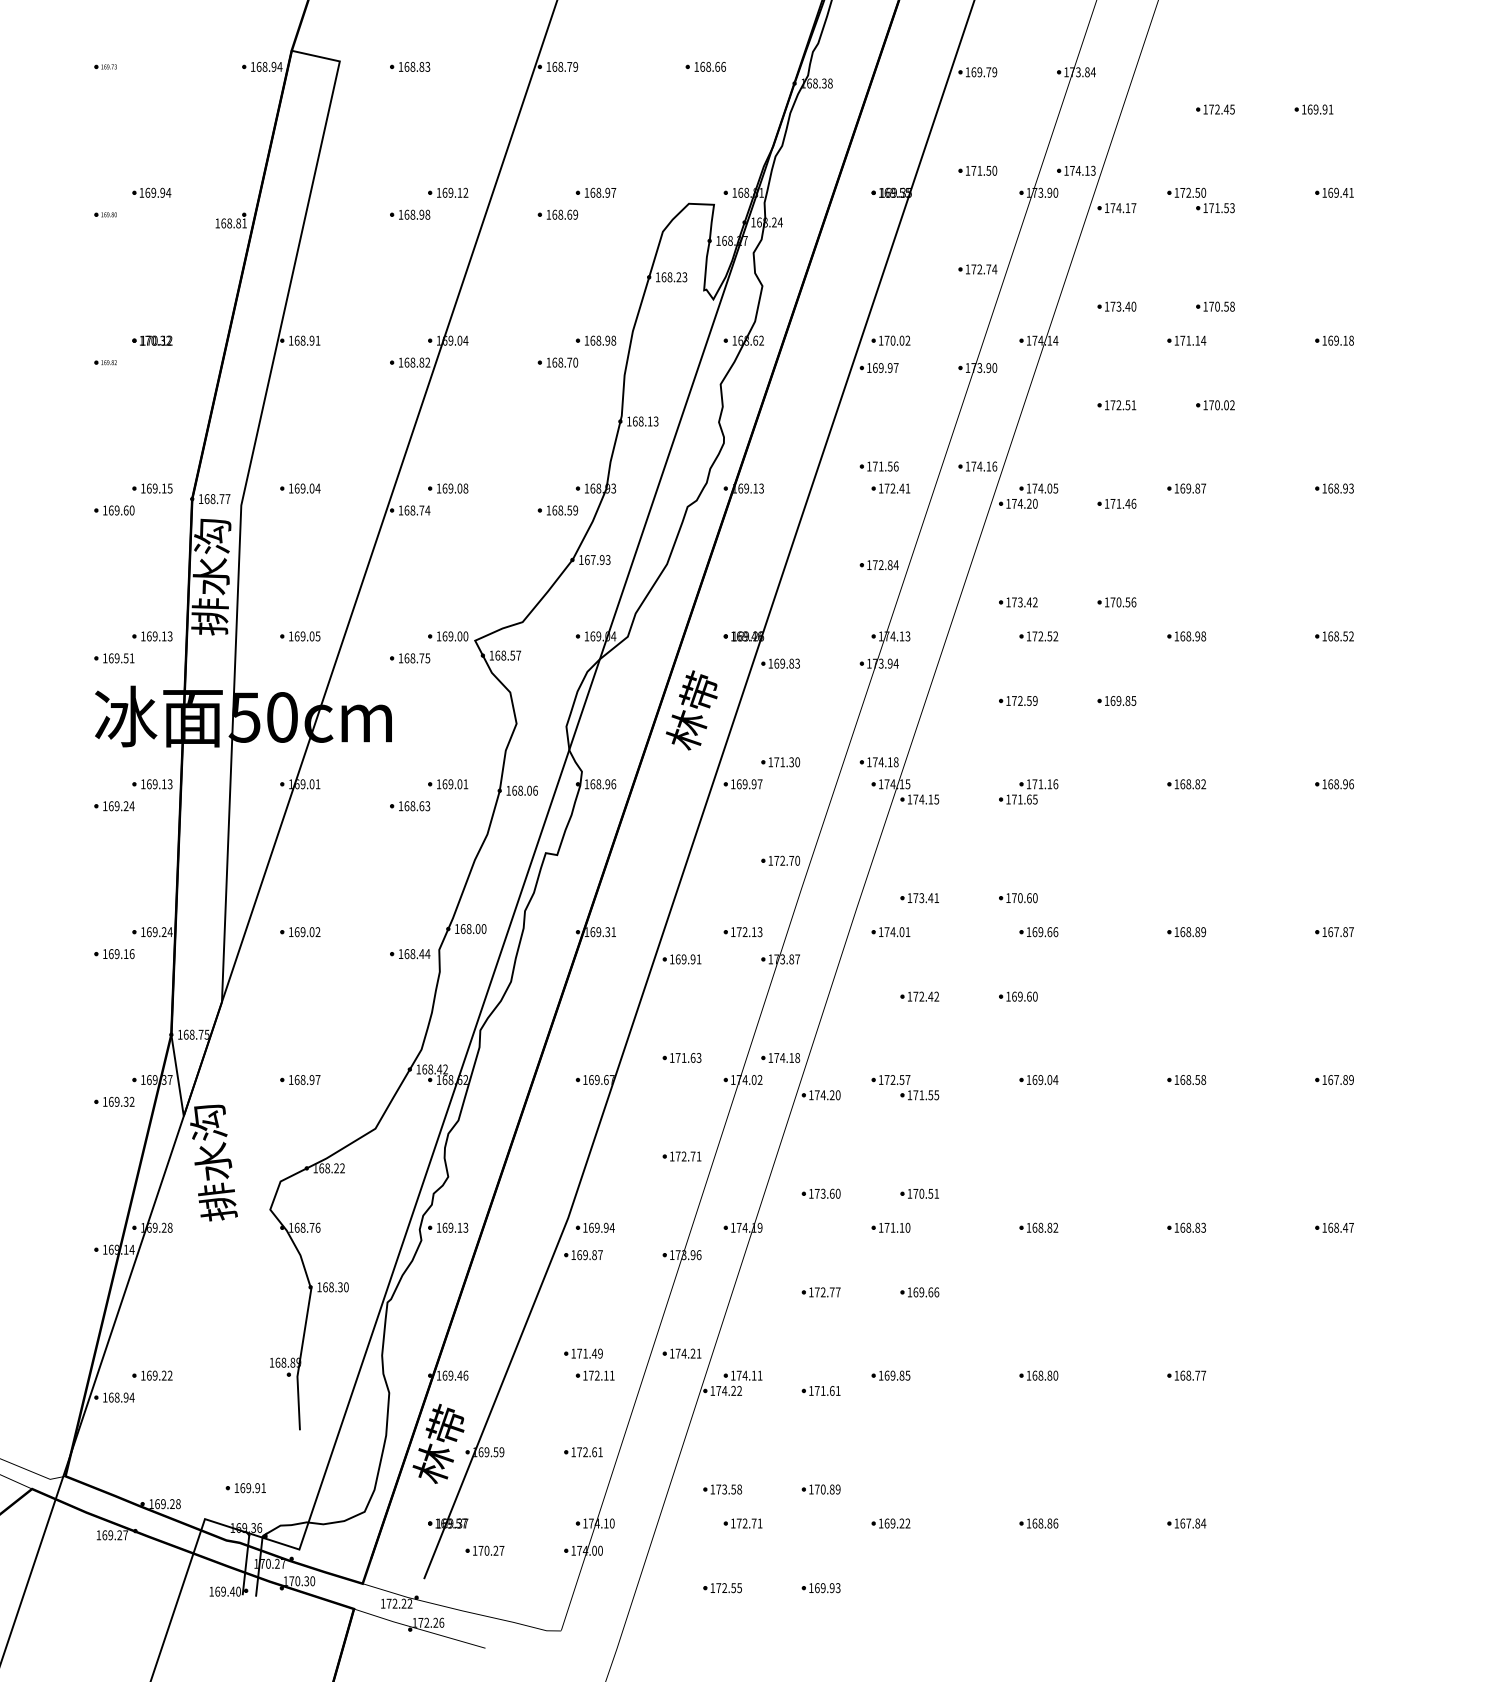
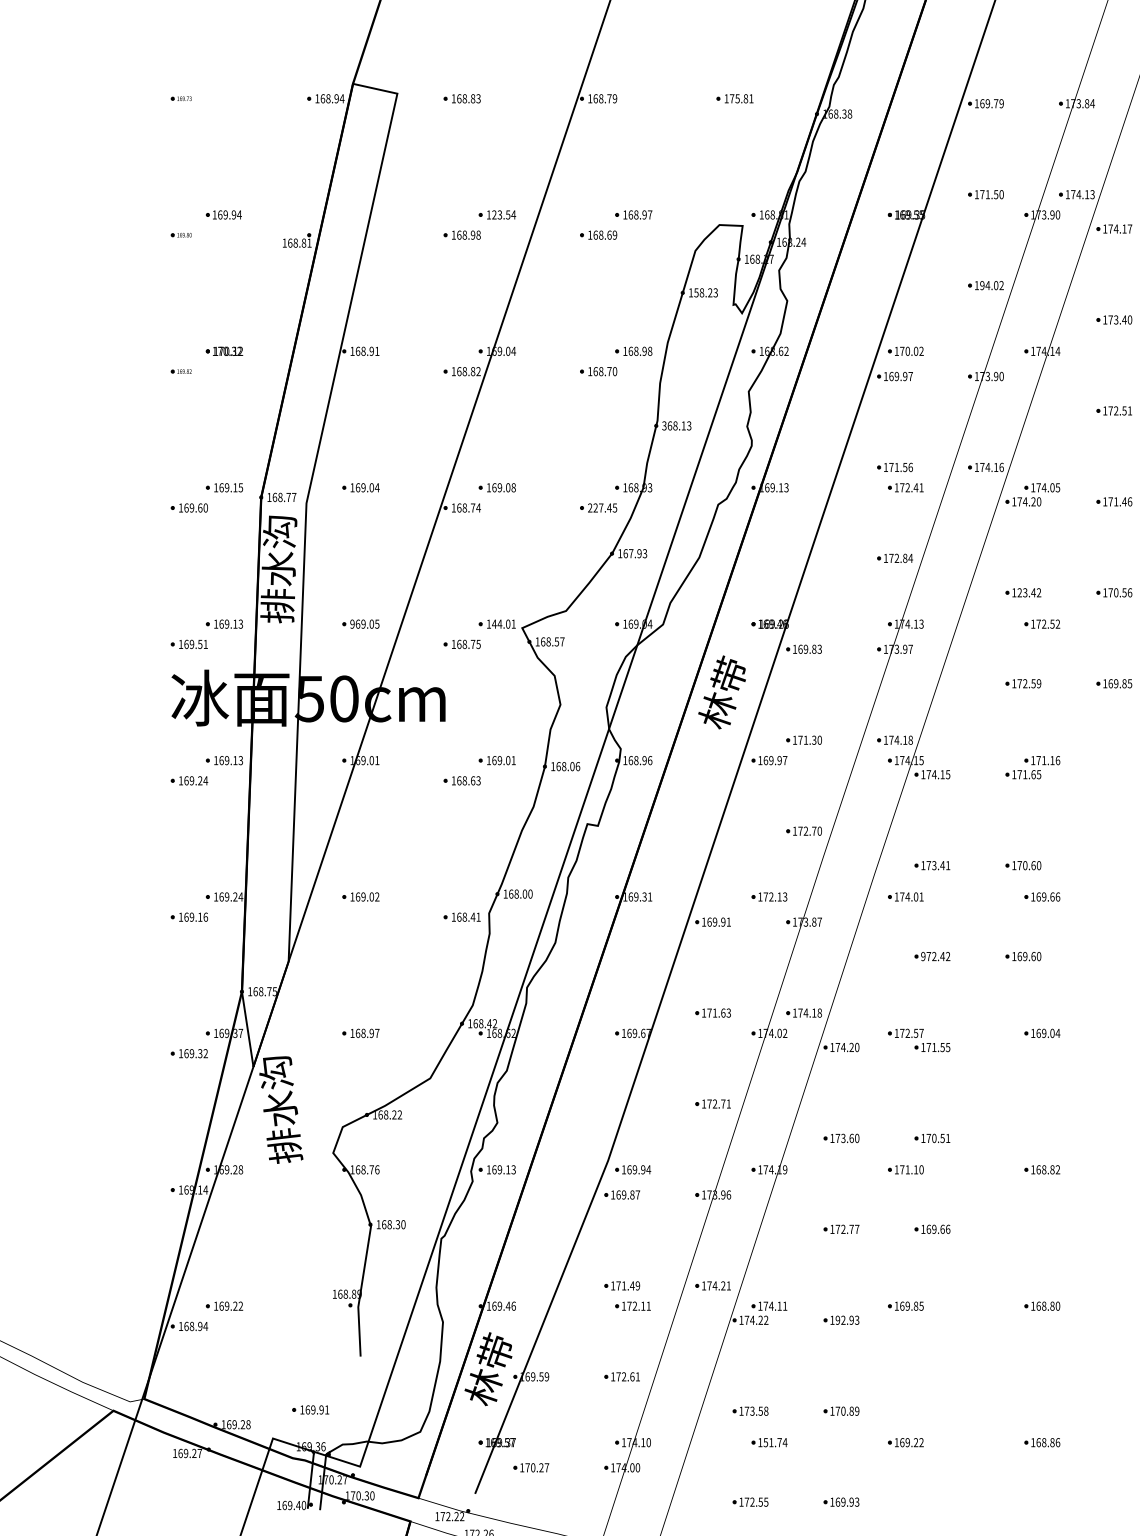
text: (712, 66) -> (741, 98), 168.66 -> 175.81
text: (455, 192) -> (504, 214), 169.12 -> 123.54
text: (984, 269) -> (992, 285), 172.74 -> 194.02
text: (663, 277) -> (696, 293), 168.23 -> 158.23
text: (628, 421) -> (663, 425), 168.13 -> 368.13
text: (562, 510) -> (602, 508), 168.59 -> 227.45
text: (1014, 602) -> (1019, 592), 173.42 -> 123.42
text: (290, 636) -> (351, 624), 169.05 -> 969.05
text: (455, 636) -> (504, 624), 169.00 -> 144.01
text: (895, 663) -> (910, 649), 173.94 -> 173.97
text: (427, 953) -> (478, 916), 168.44 -> 168.41
text: (909, 996) -> (922, 956), 172.42 -> 972.42
text: (827, 1390) -> (847, 1319), 171.61 -> 192.93
text: (749, 1523) -> (775, 1442), 172.71 -> 151.74

